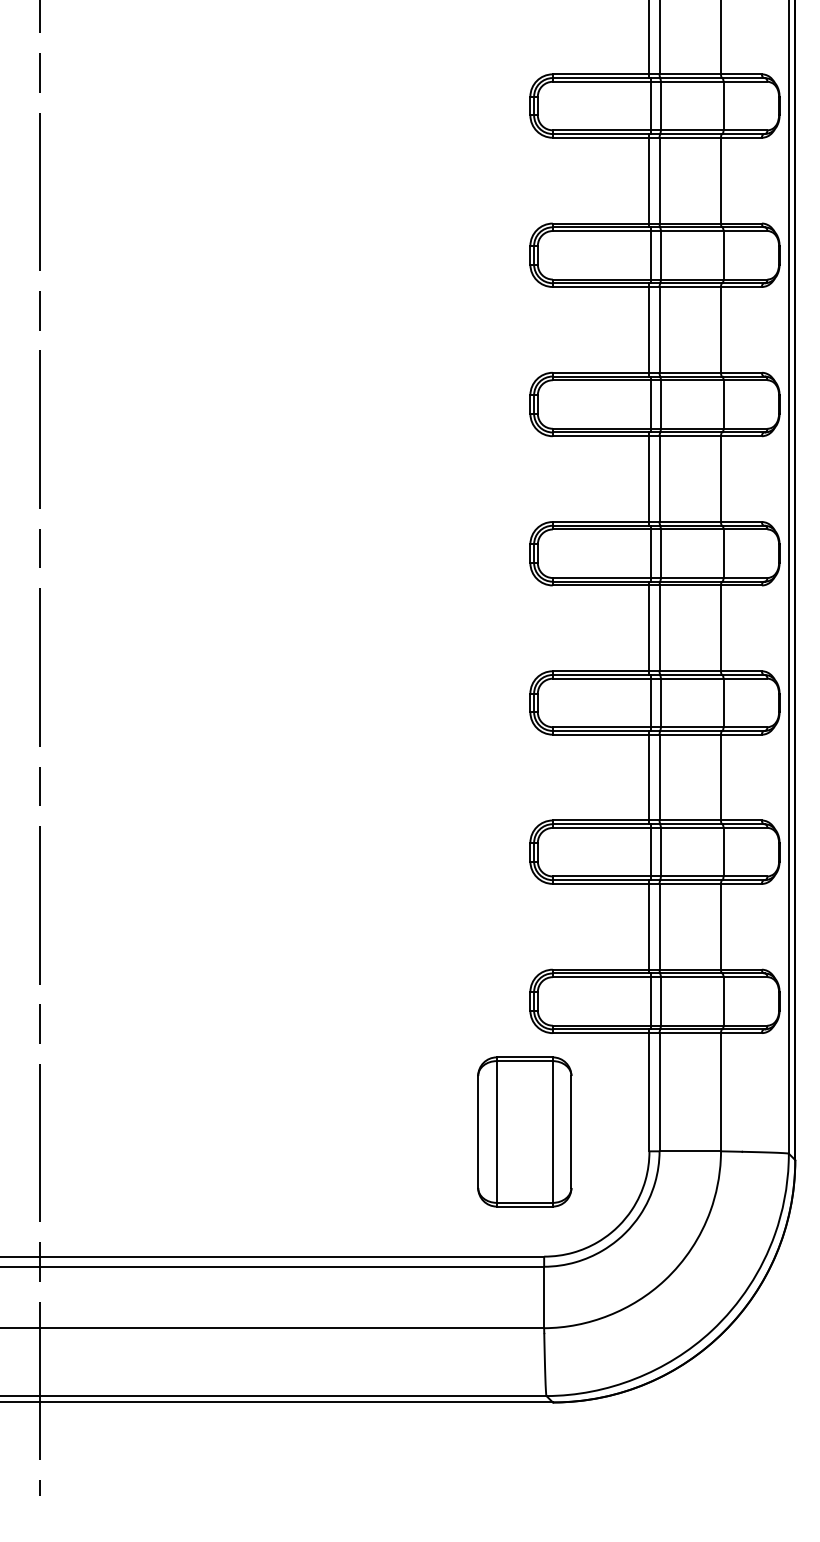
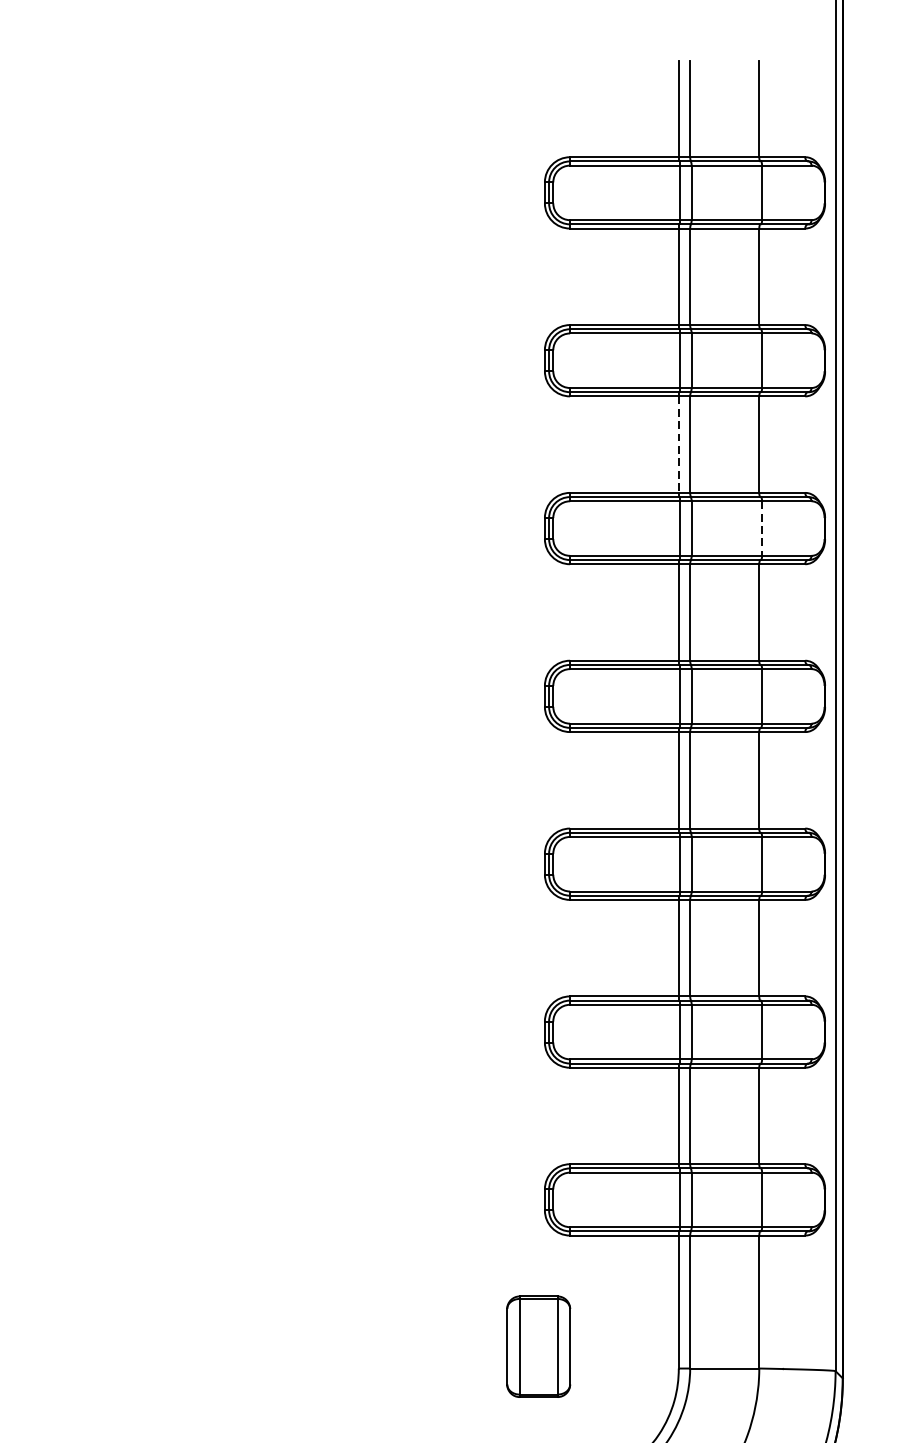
line: (649, 329) -> (678, 444), solid -> dashed
line: (723, 405) -> (762, 529), solid -> dashed
part: (524, 1131) -> (538, 1346), size x0.6

